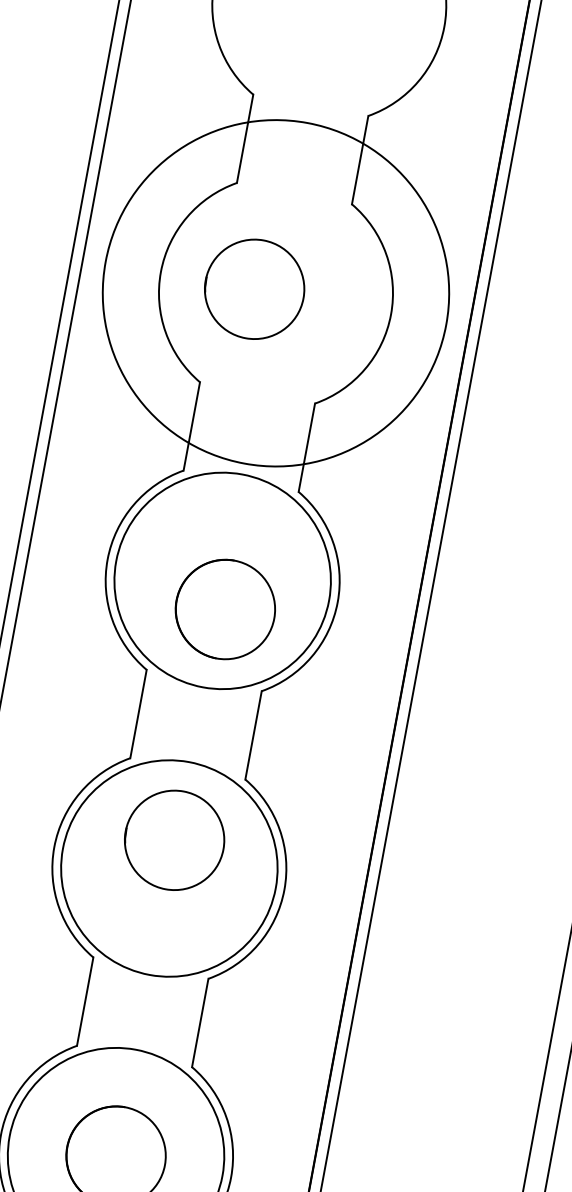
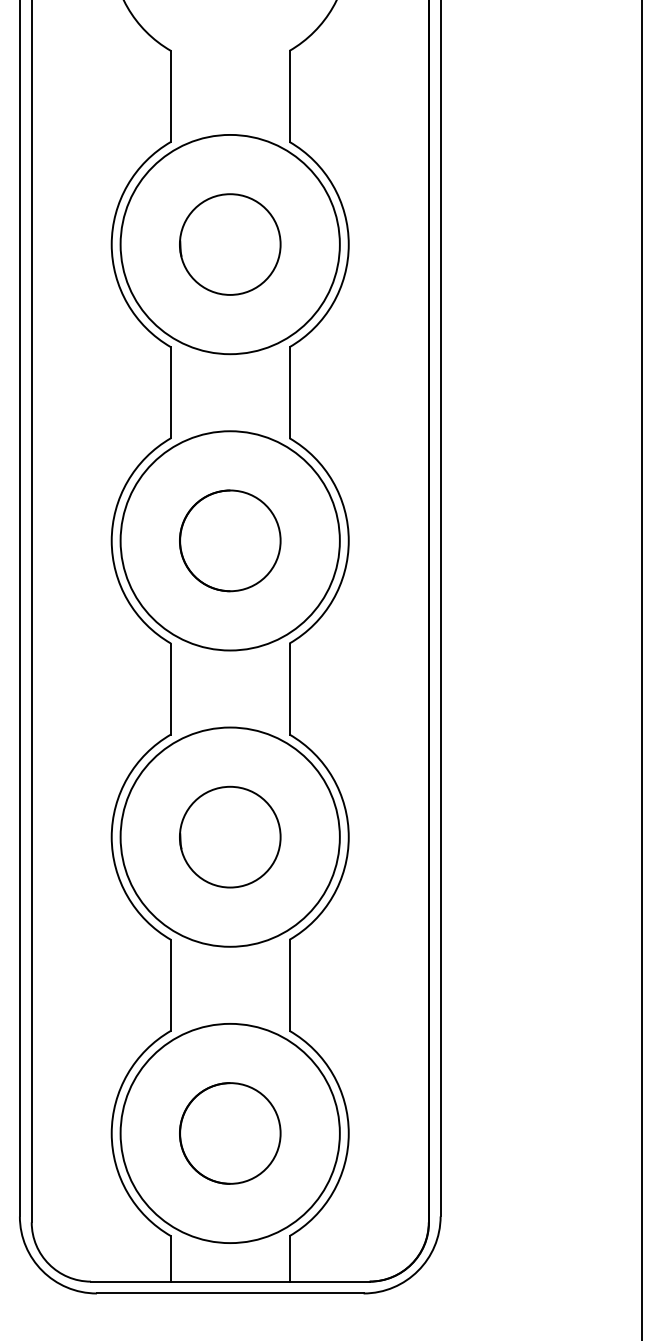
circle: (254, 289) -> (230, 244), moved
circle: (275, 293) -> (229, 244), size x0.62
part: (225, 609) -> (230, 540), moved
part: (174, 839) -> (230, 836), moved

